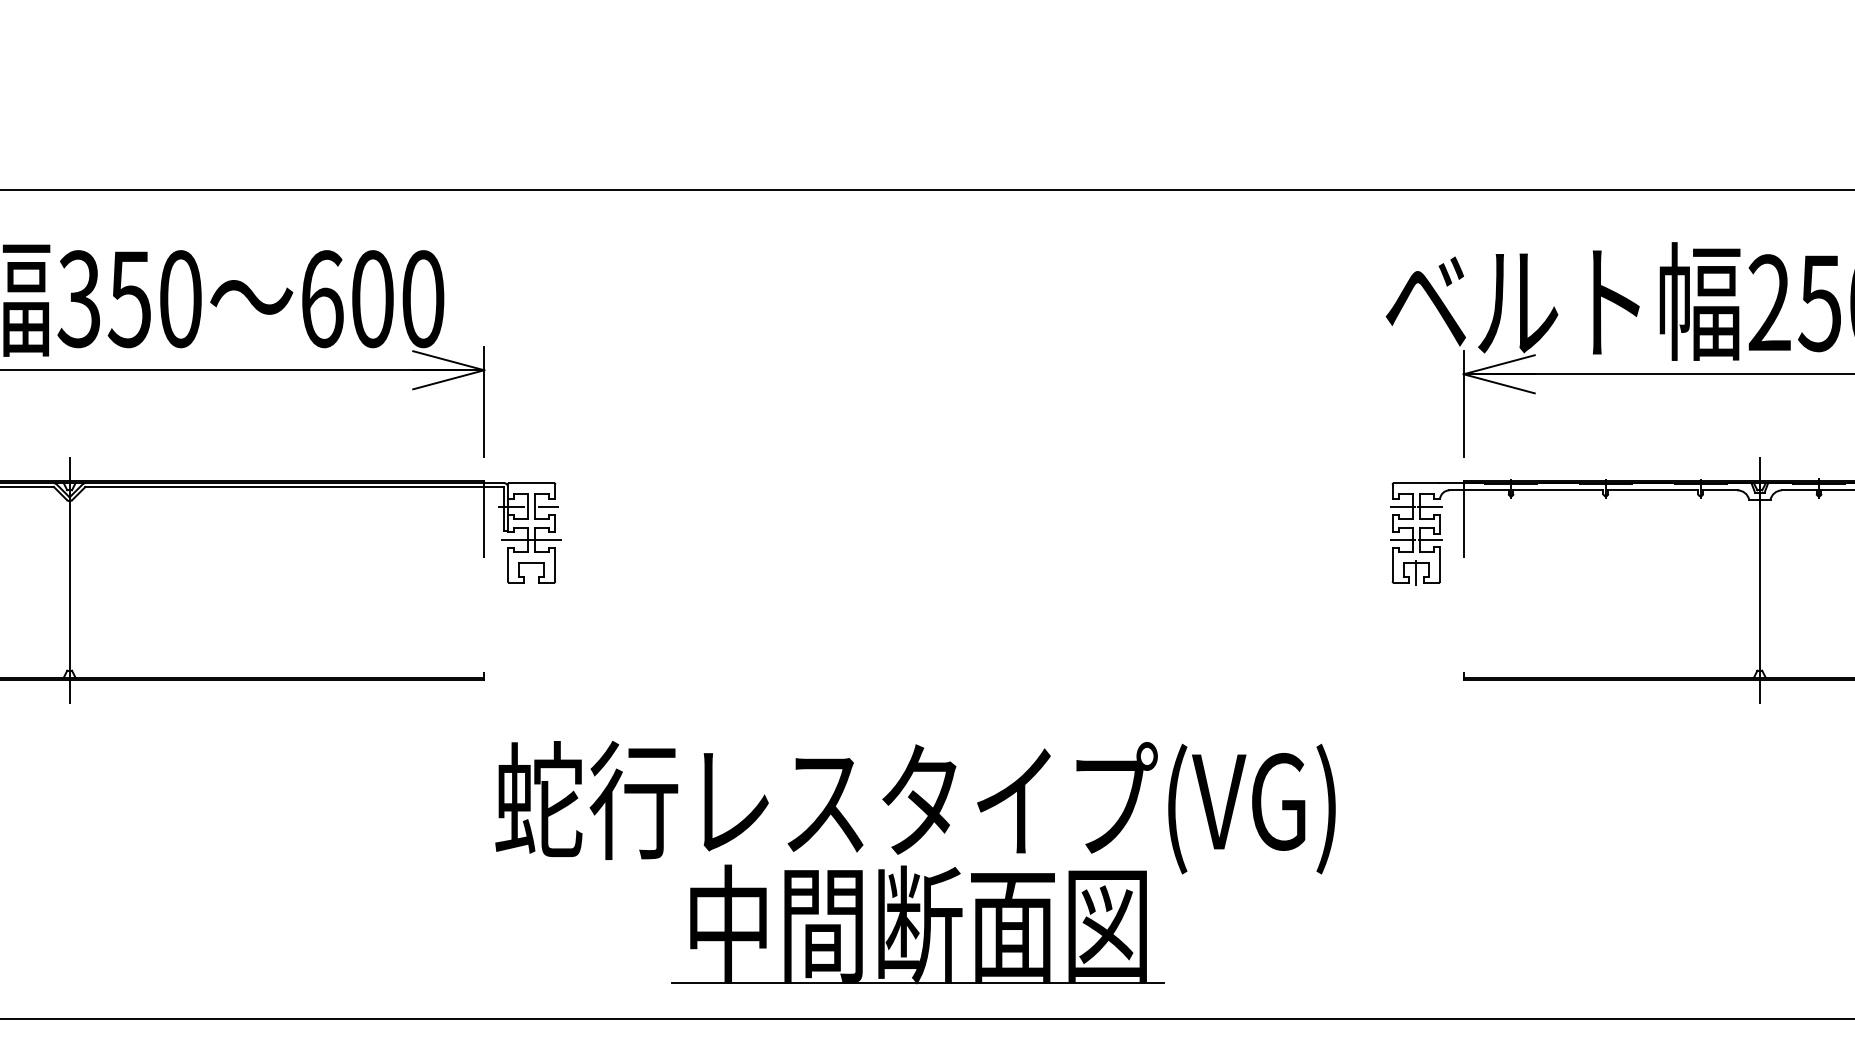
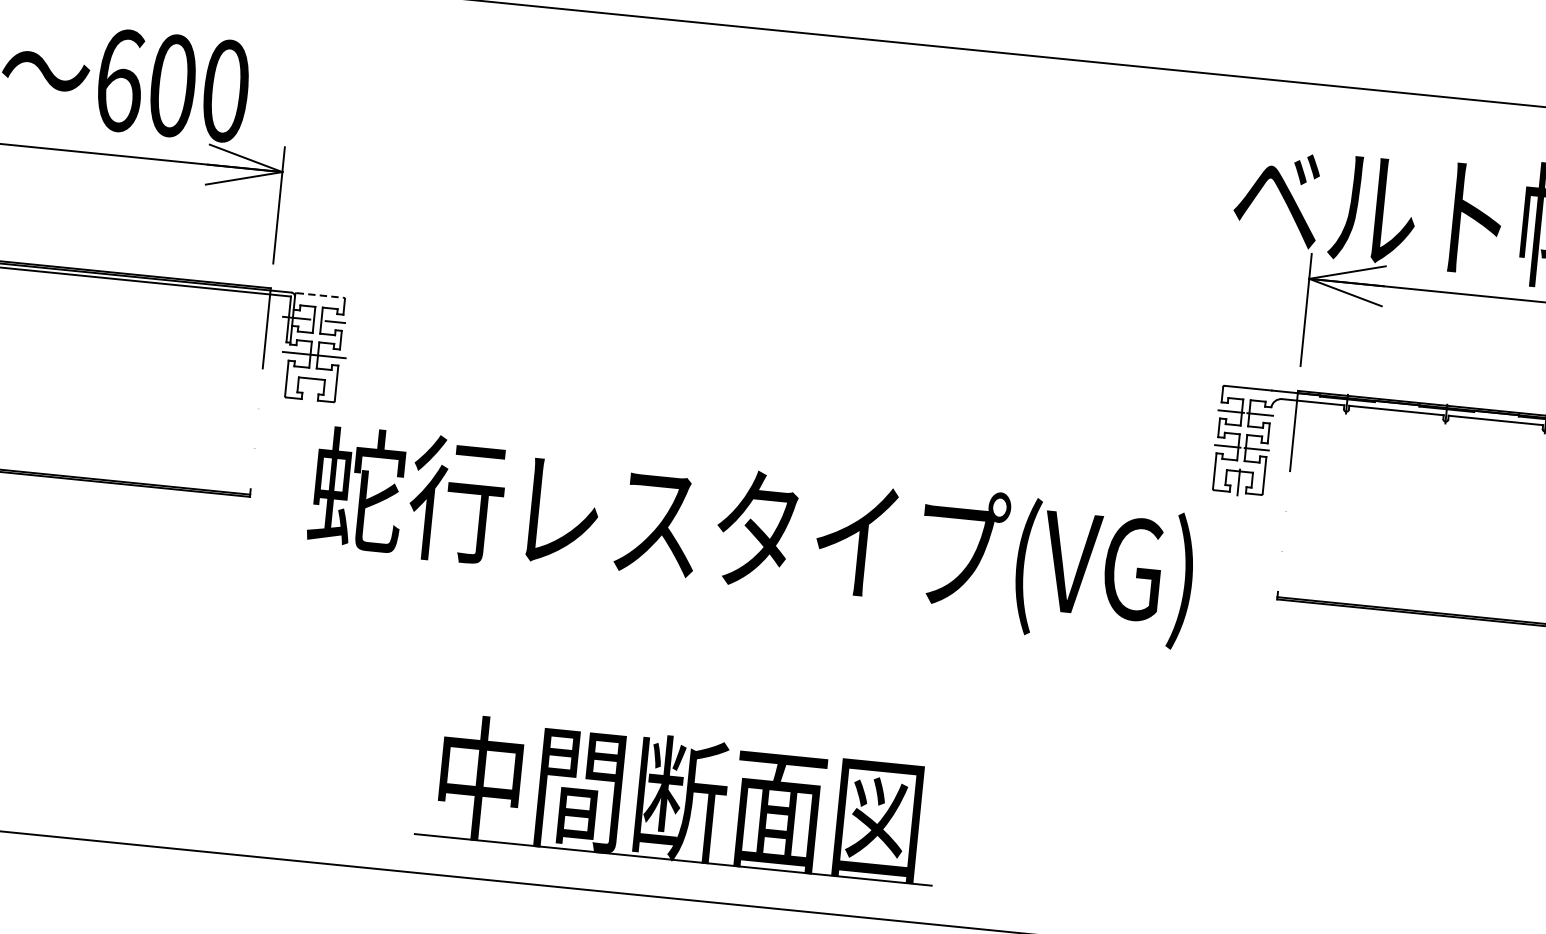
line: (531, 483) -> (320, 295), solid -> dashed
text: (915, 807) -> (751, 536), moved

